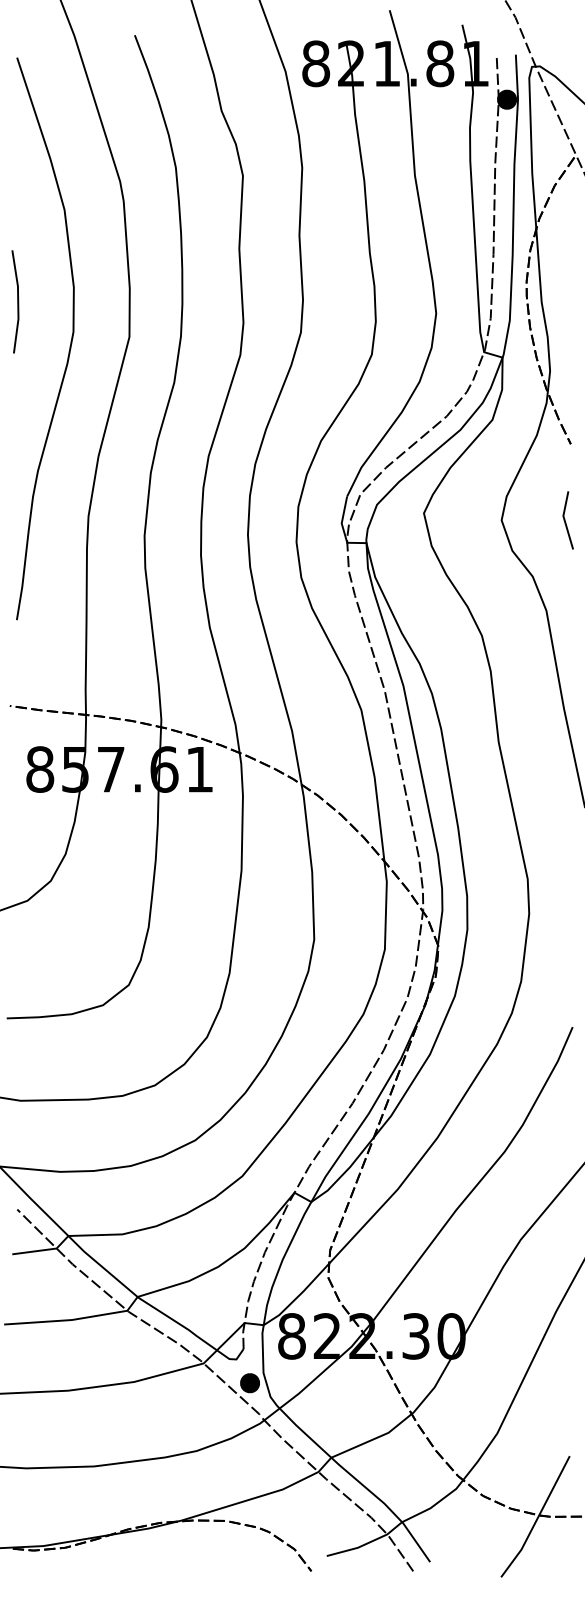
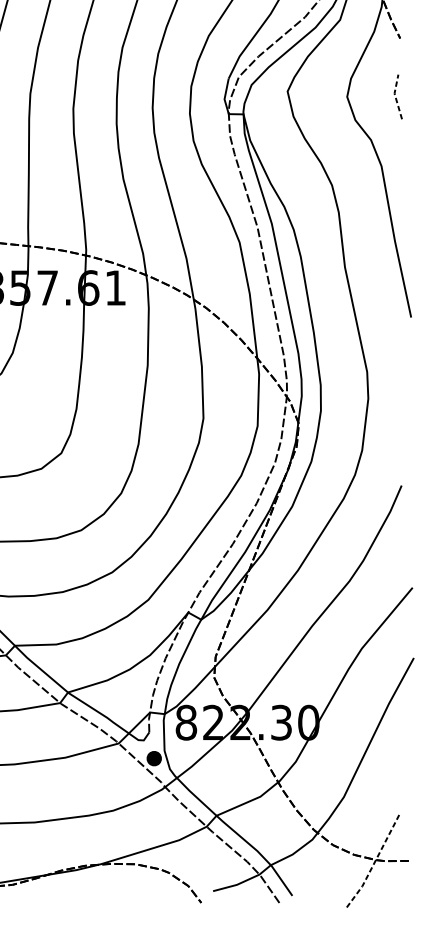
line: (564, 519) -> (395, 96), solid -> dashed
line: (537, 1518) -> (374, 862), solid -> dashed

